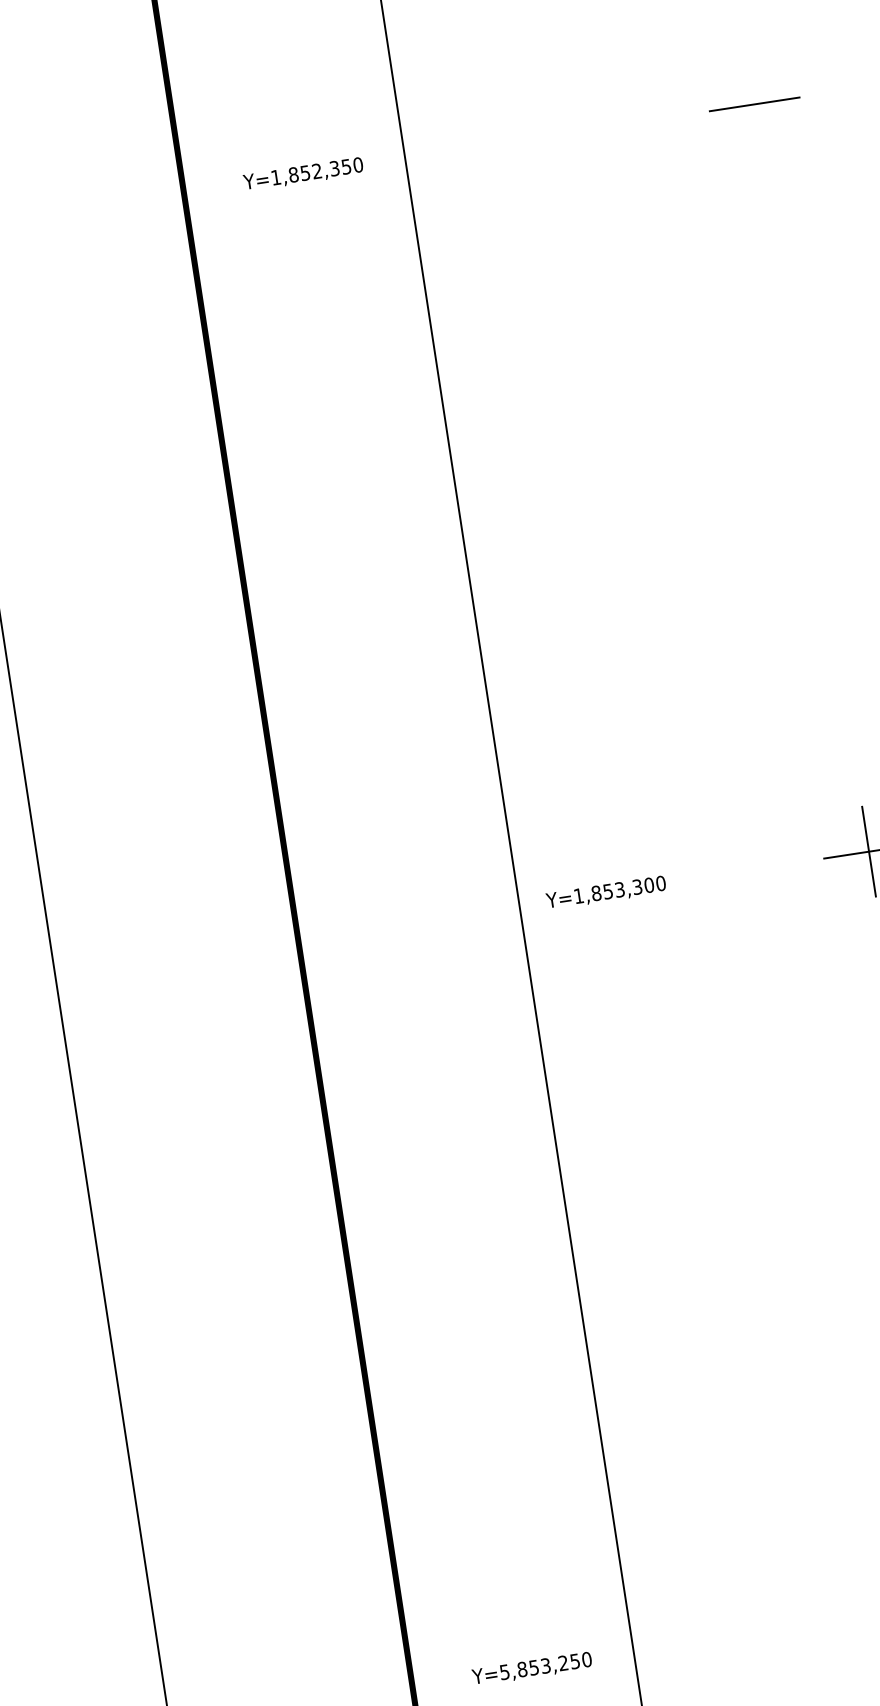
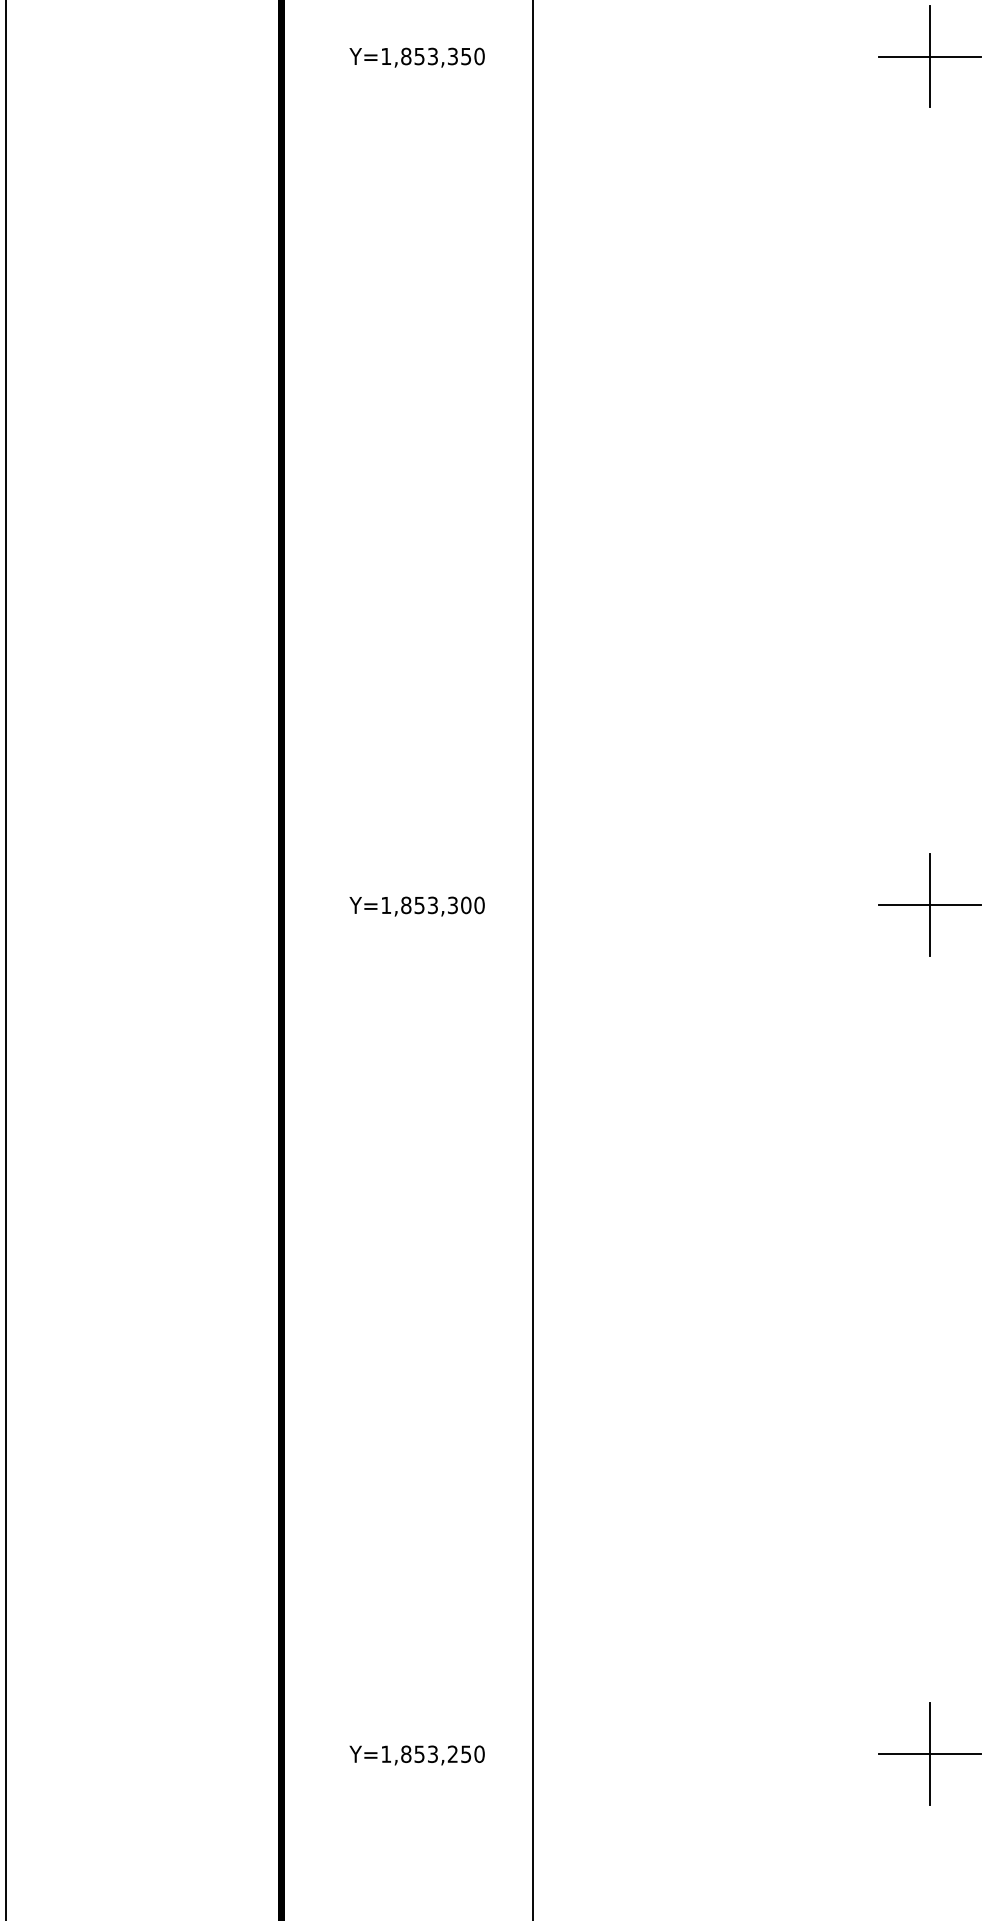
line: (754, 104) -> (929, 56), added
text: (316, 171) -> (432, 56), Y=1,852,350 -> Y=1,853,350
text: (605, 892) -> (416, 906), moved
text: (504, 1671) -> (386, 1753), Y=5,853,250 -> Y=1,853,250

